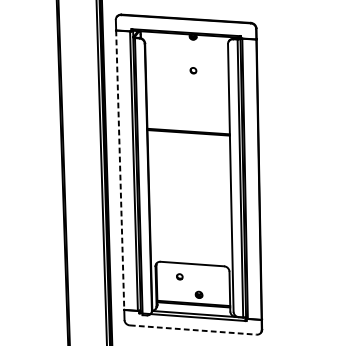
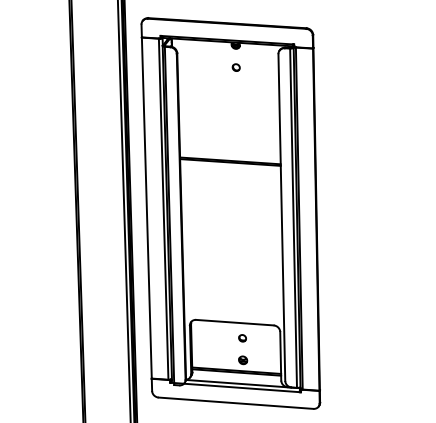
part: (192, 70) -> (235, 67), moved
line: (119, 170) -> (146, 208), dashed -> solid
part: (179, 277) -> (242, 338), moved
line: (193, 330) -> (236, 403), dashed -> solid

